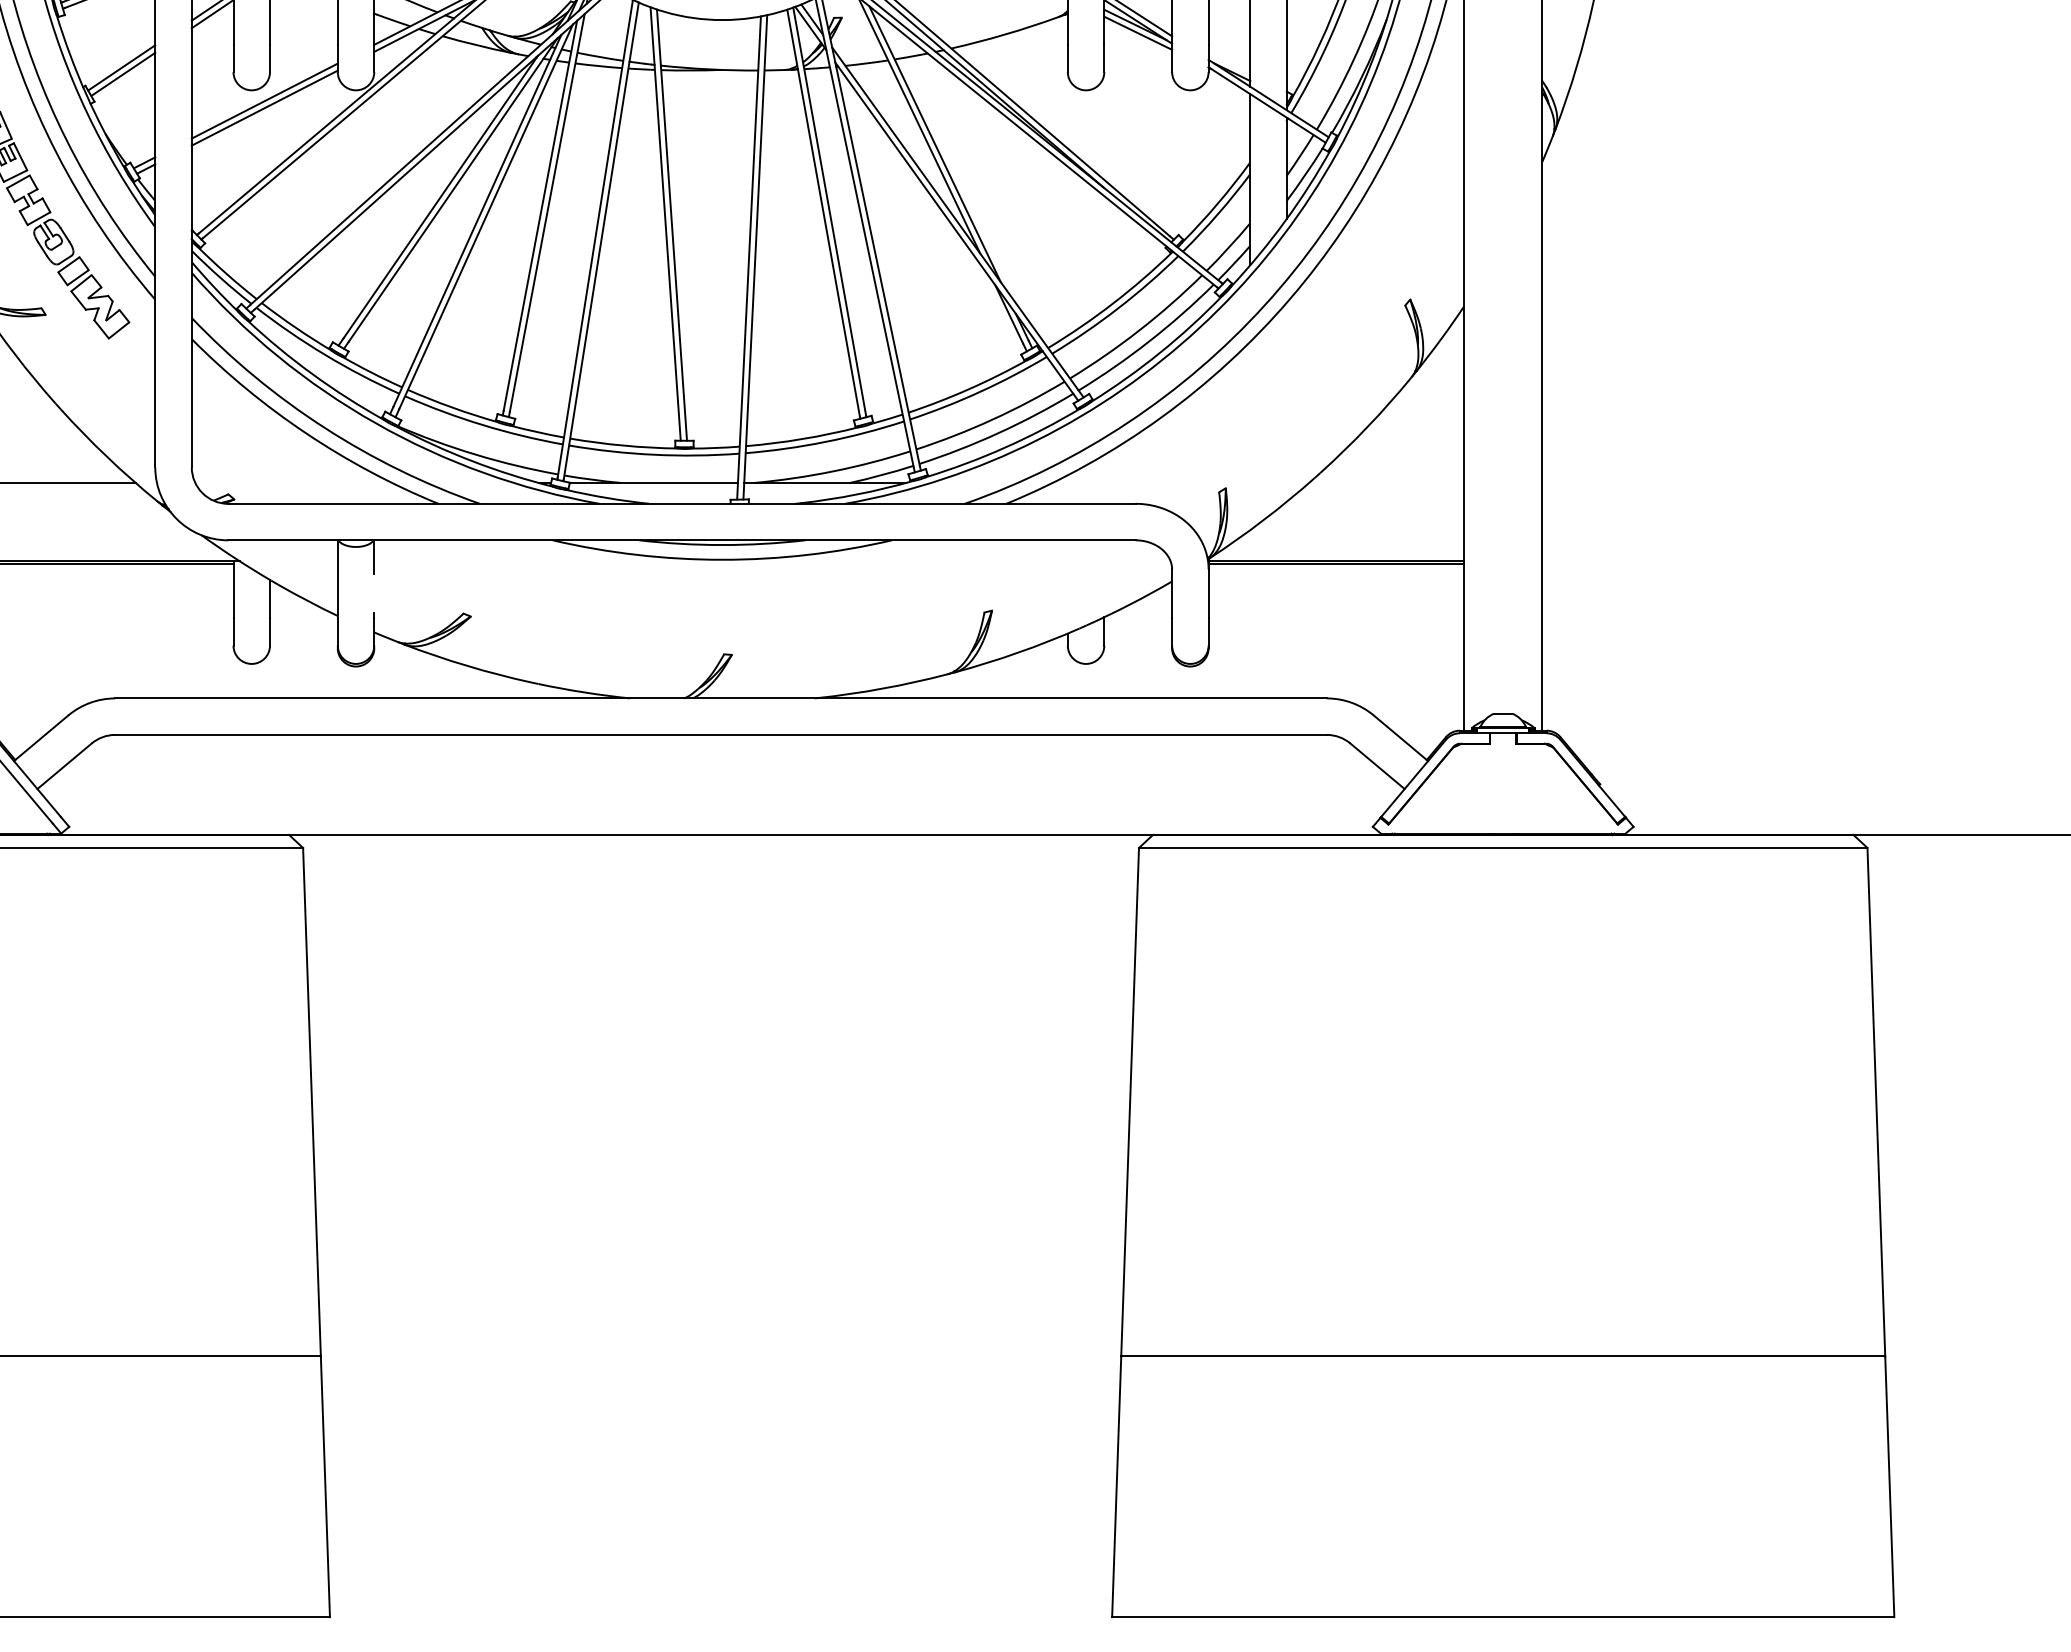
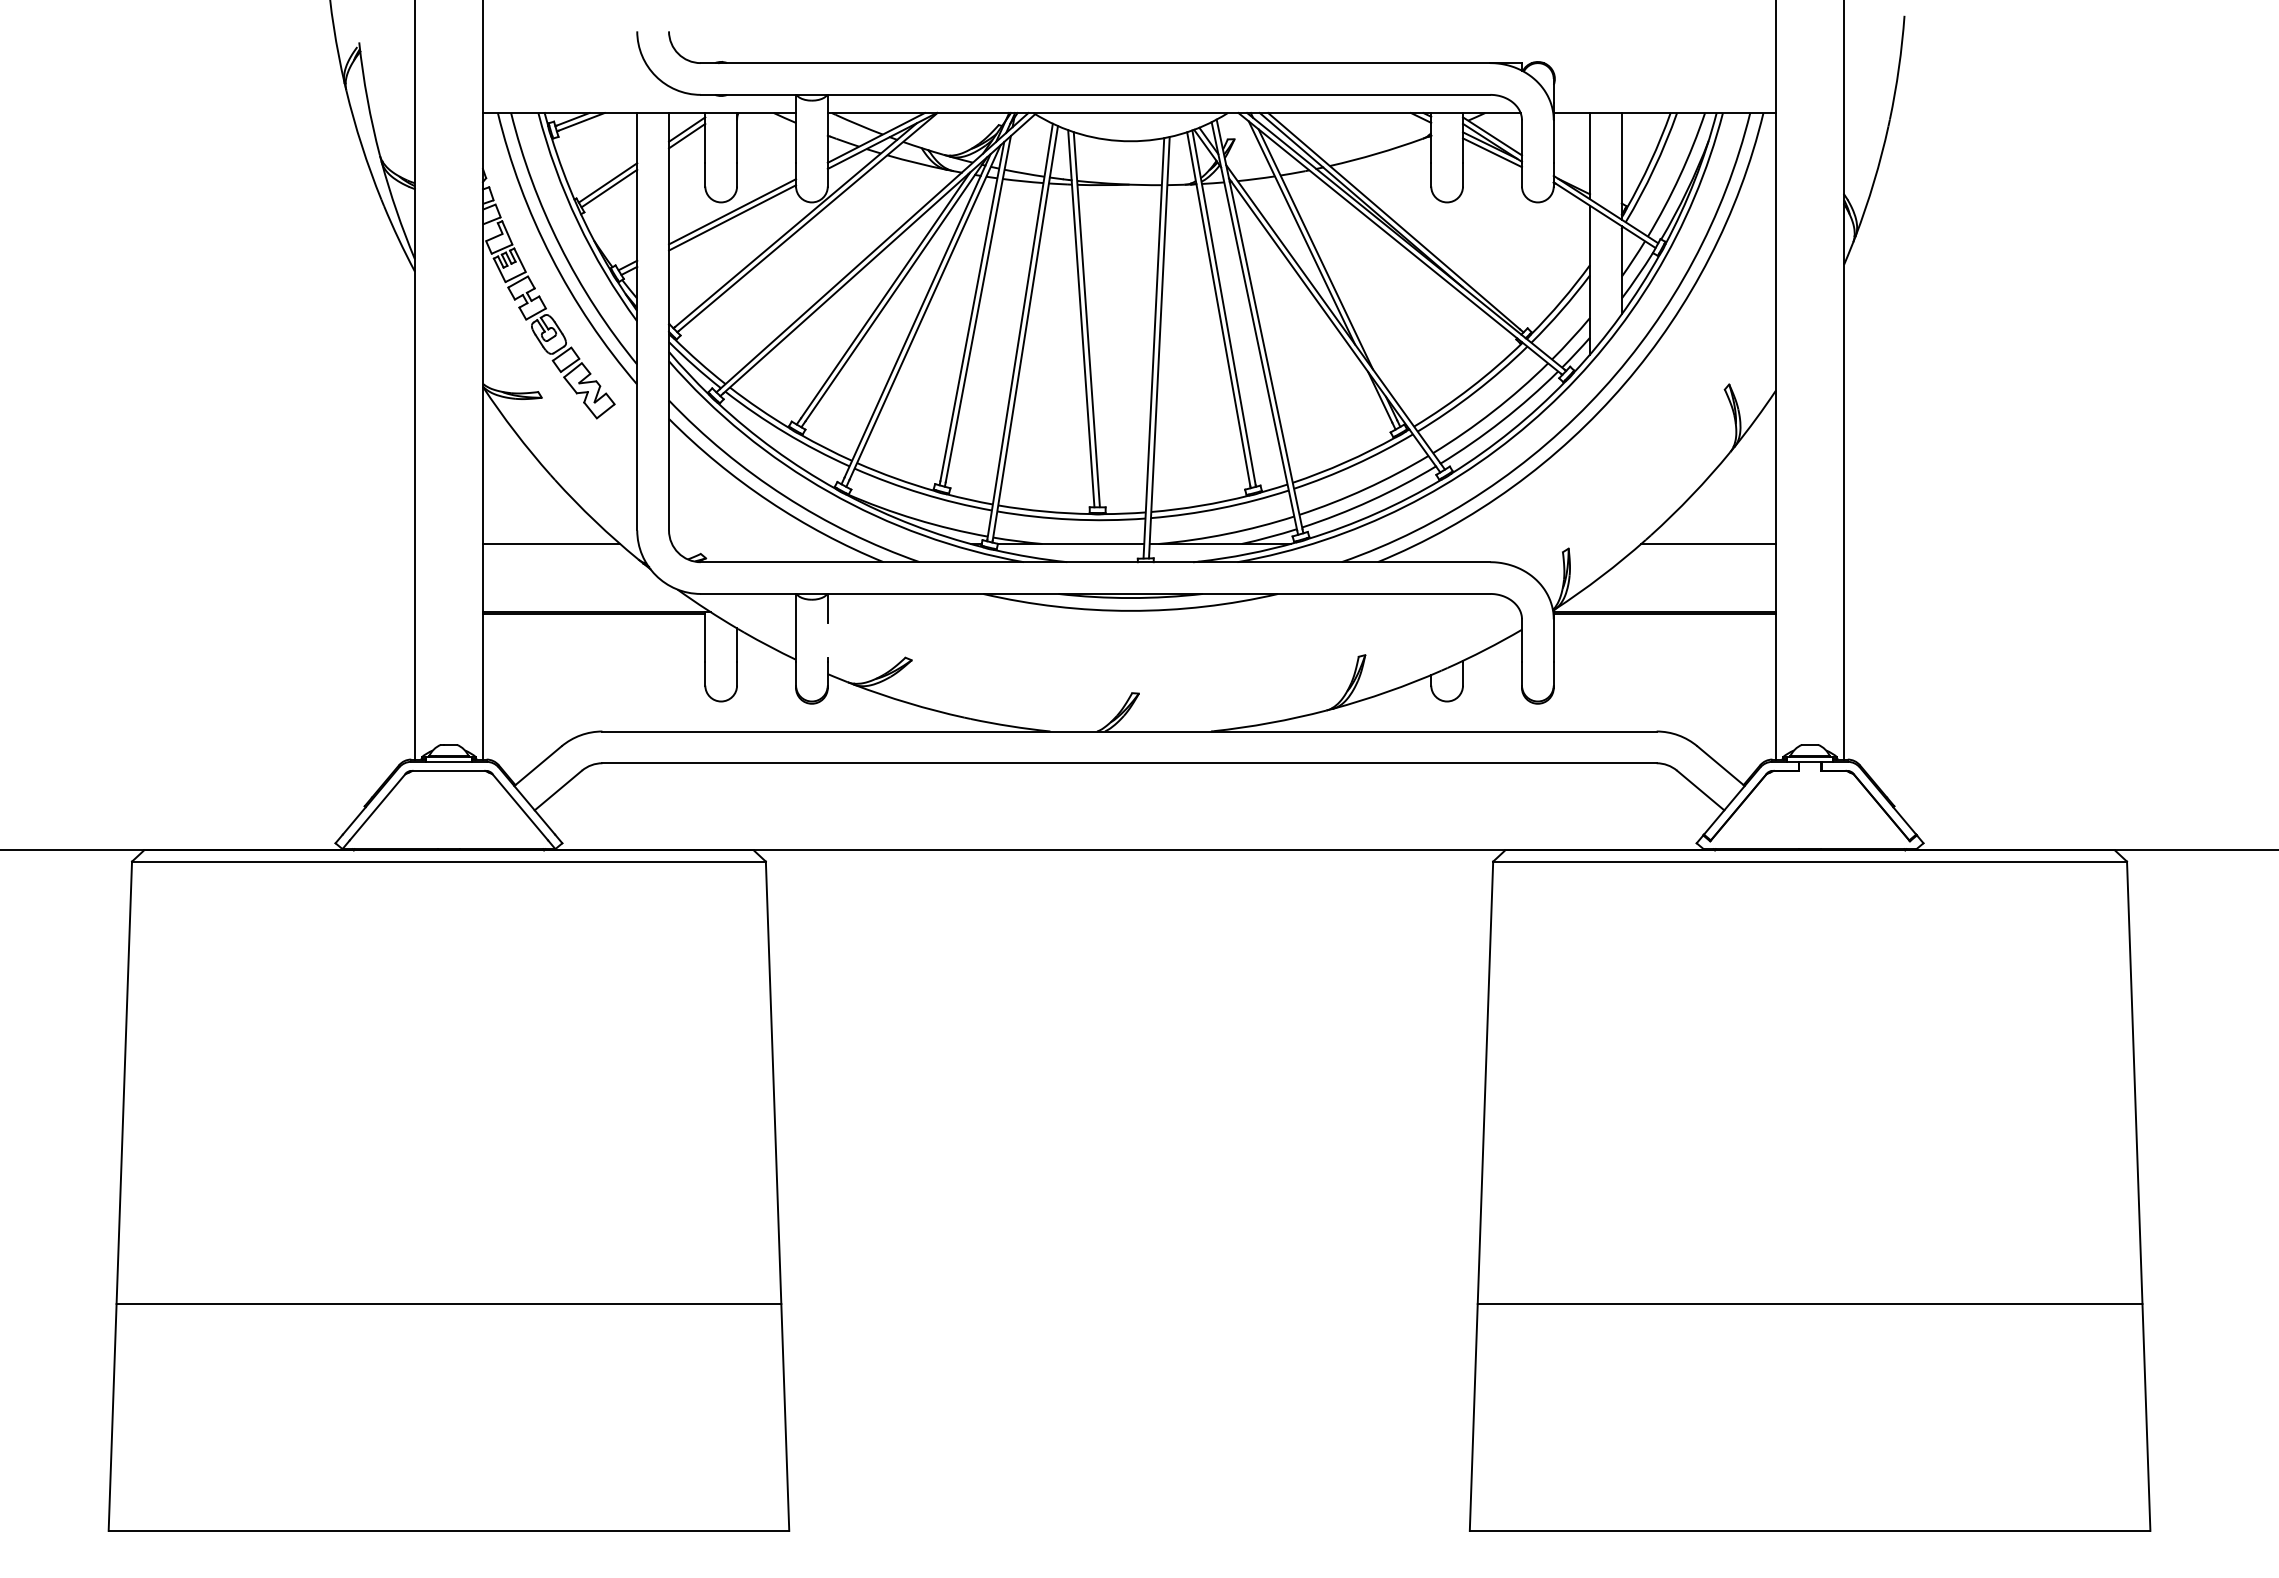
line: (1386, 483) -> (1708, 544), added

